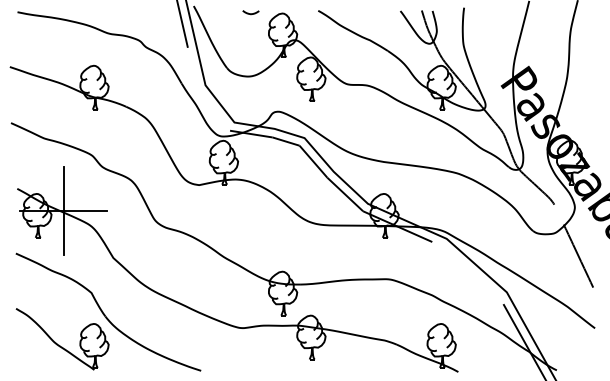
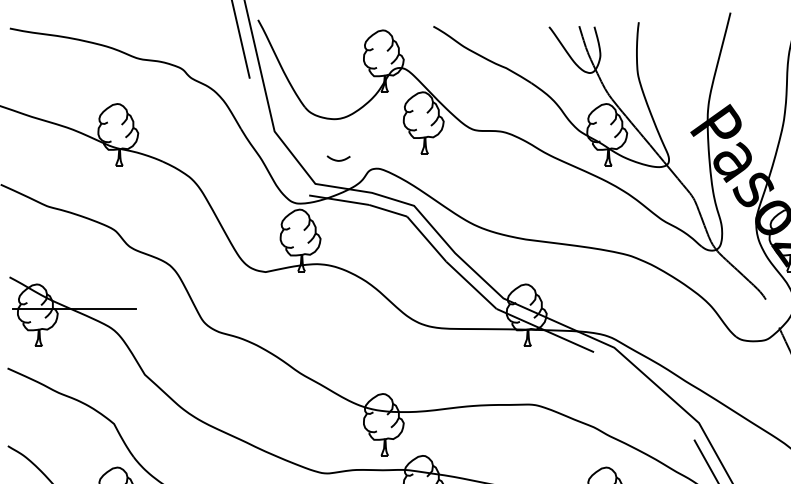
curve: (250, 13) -> (337, 159), moved
line: (63, 210) -> (74, 307), removed

